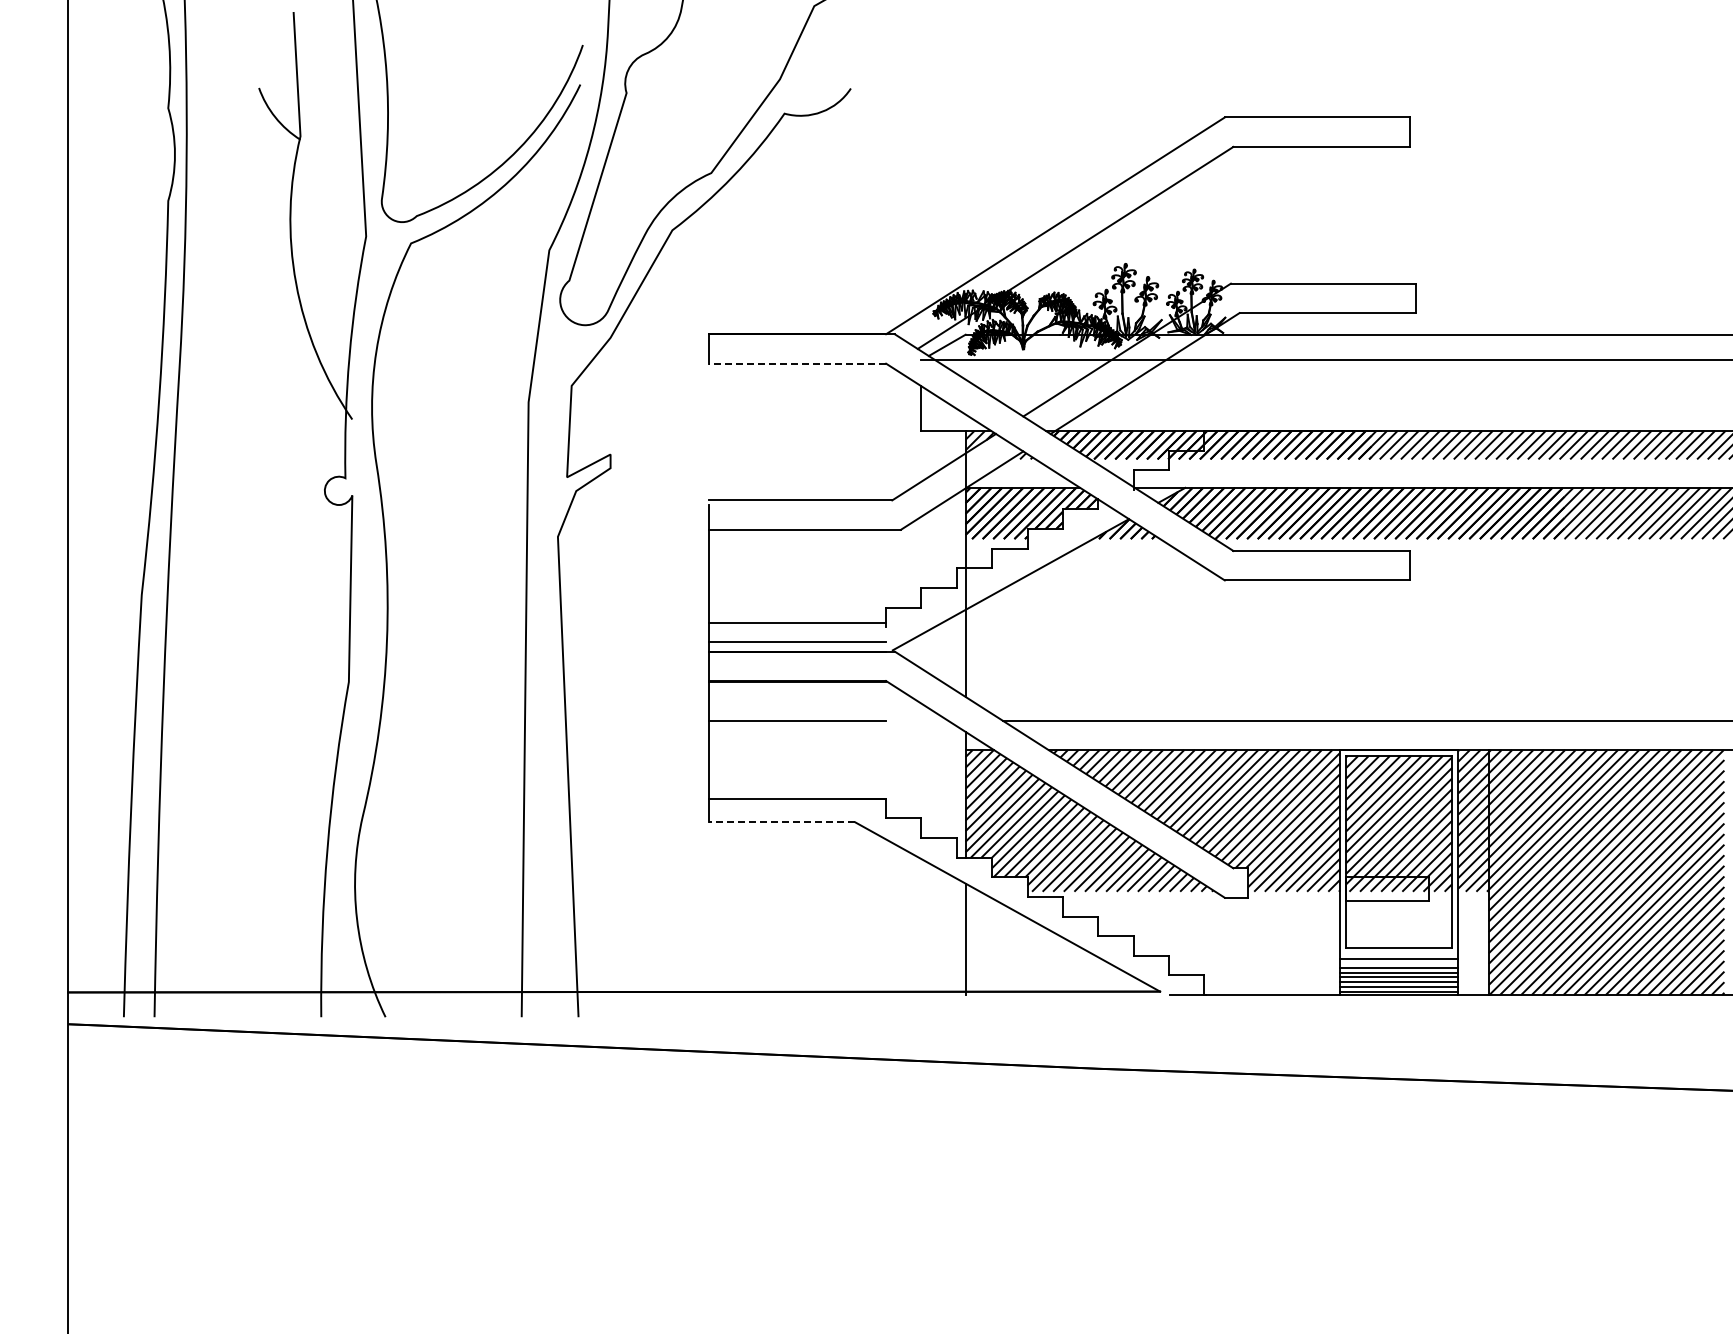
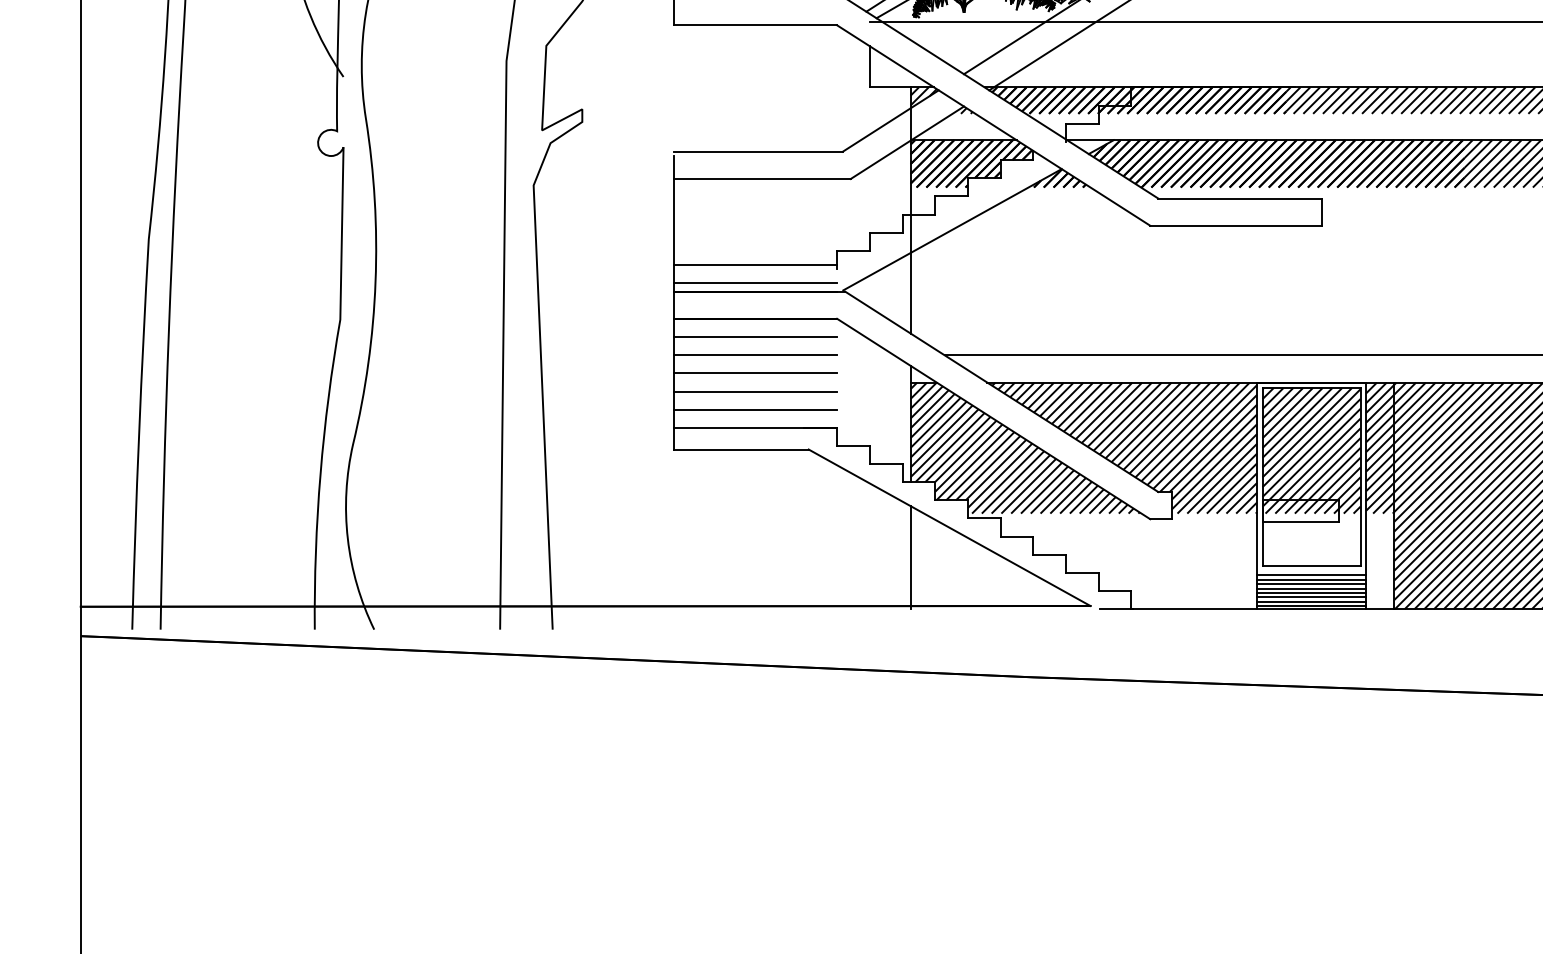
line: (797, 363) -> (755, 25), dashed -> solid
line: (797, 701) -> (755, 337), added
line: (797, 740) -> (755, 373), added
line: (797, 759) -> (755, 391), added
line: (797, 779) -> (755, 409), added
line: (782, 822) -> (741, 449), dashed -> solid
line: (1399, 963) -> (1311, 579), added

